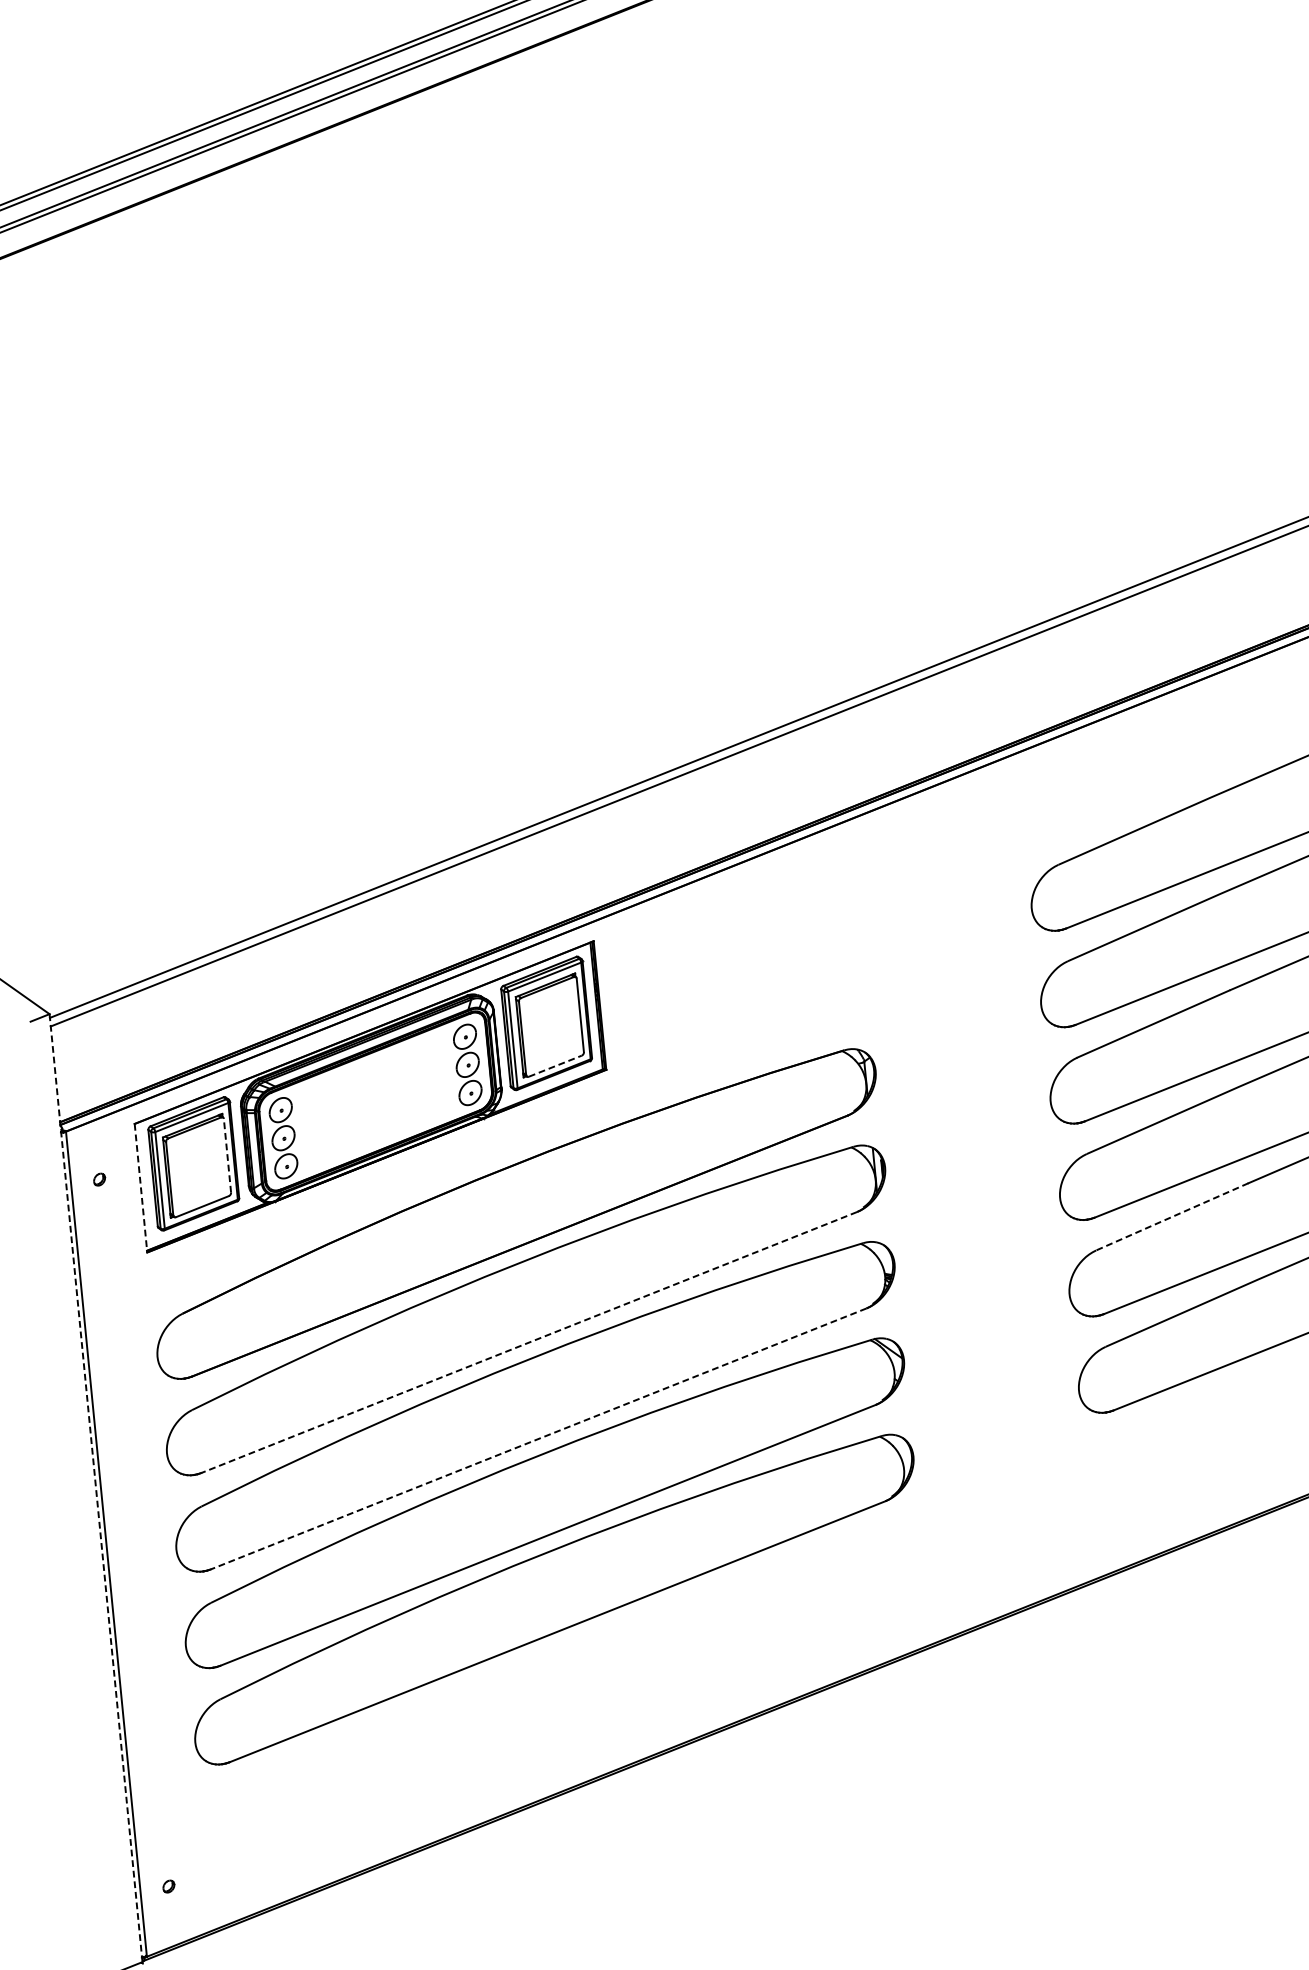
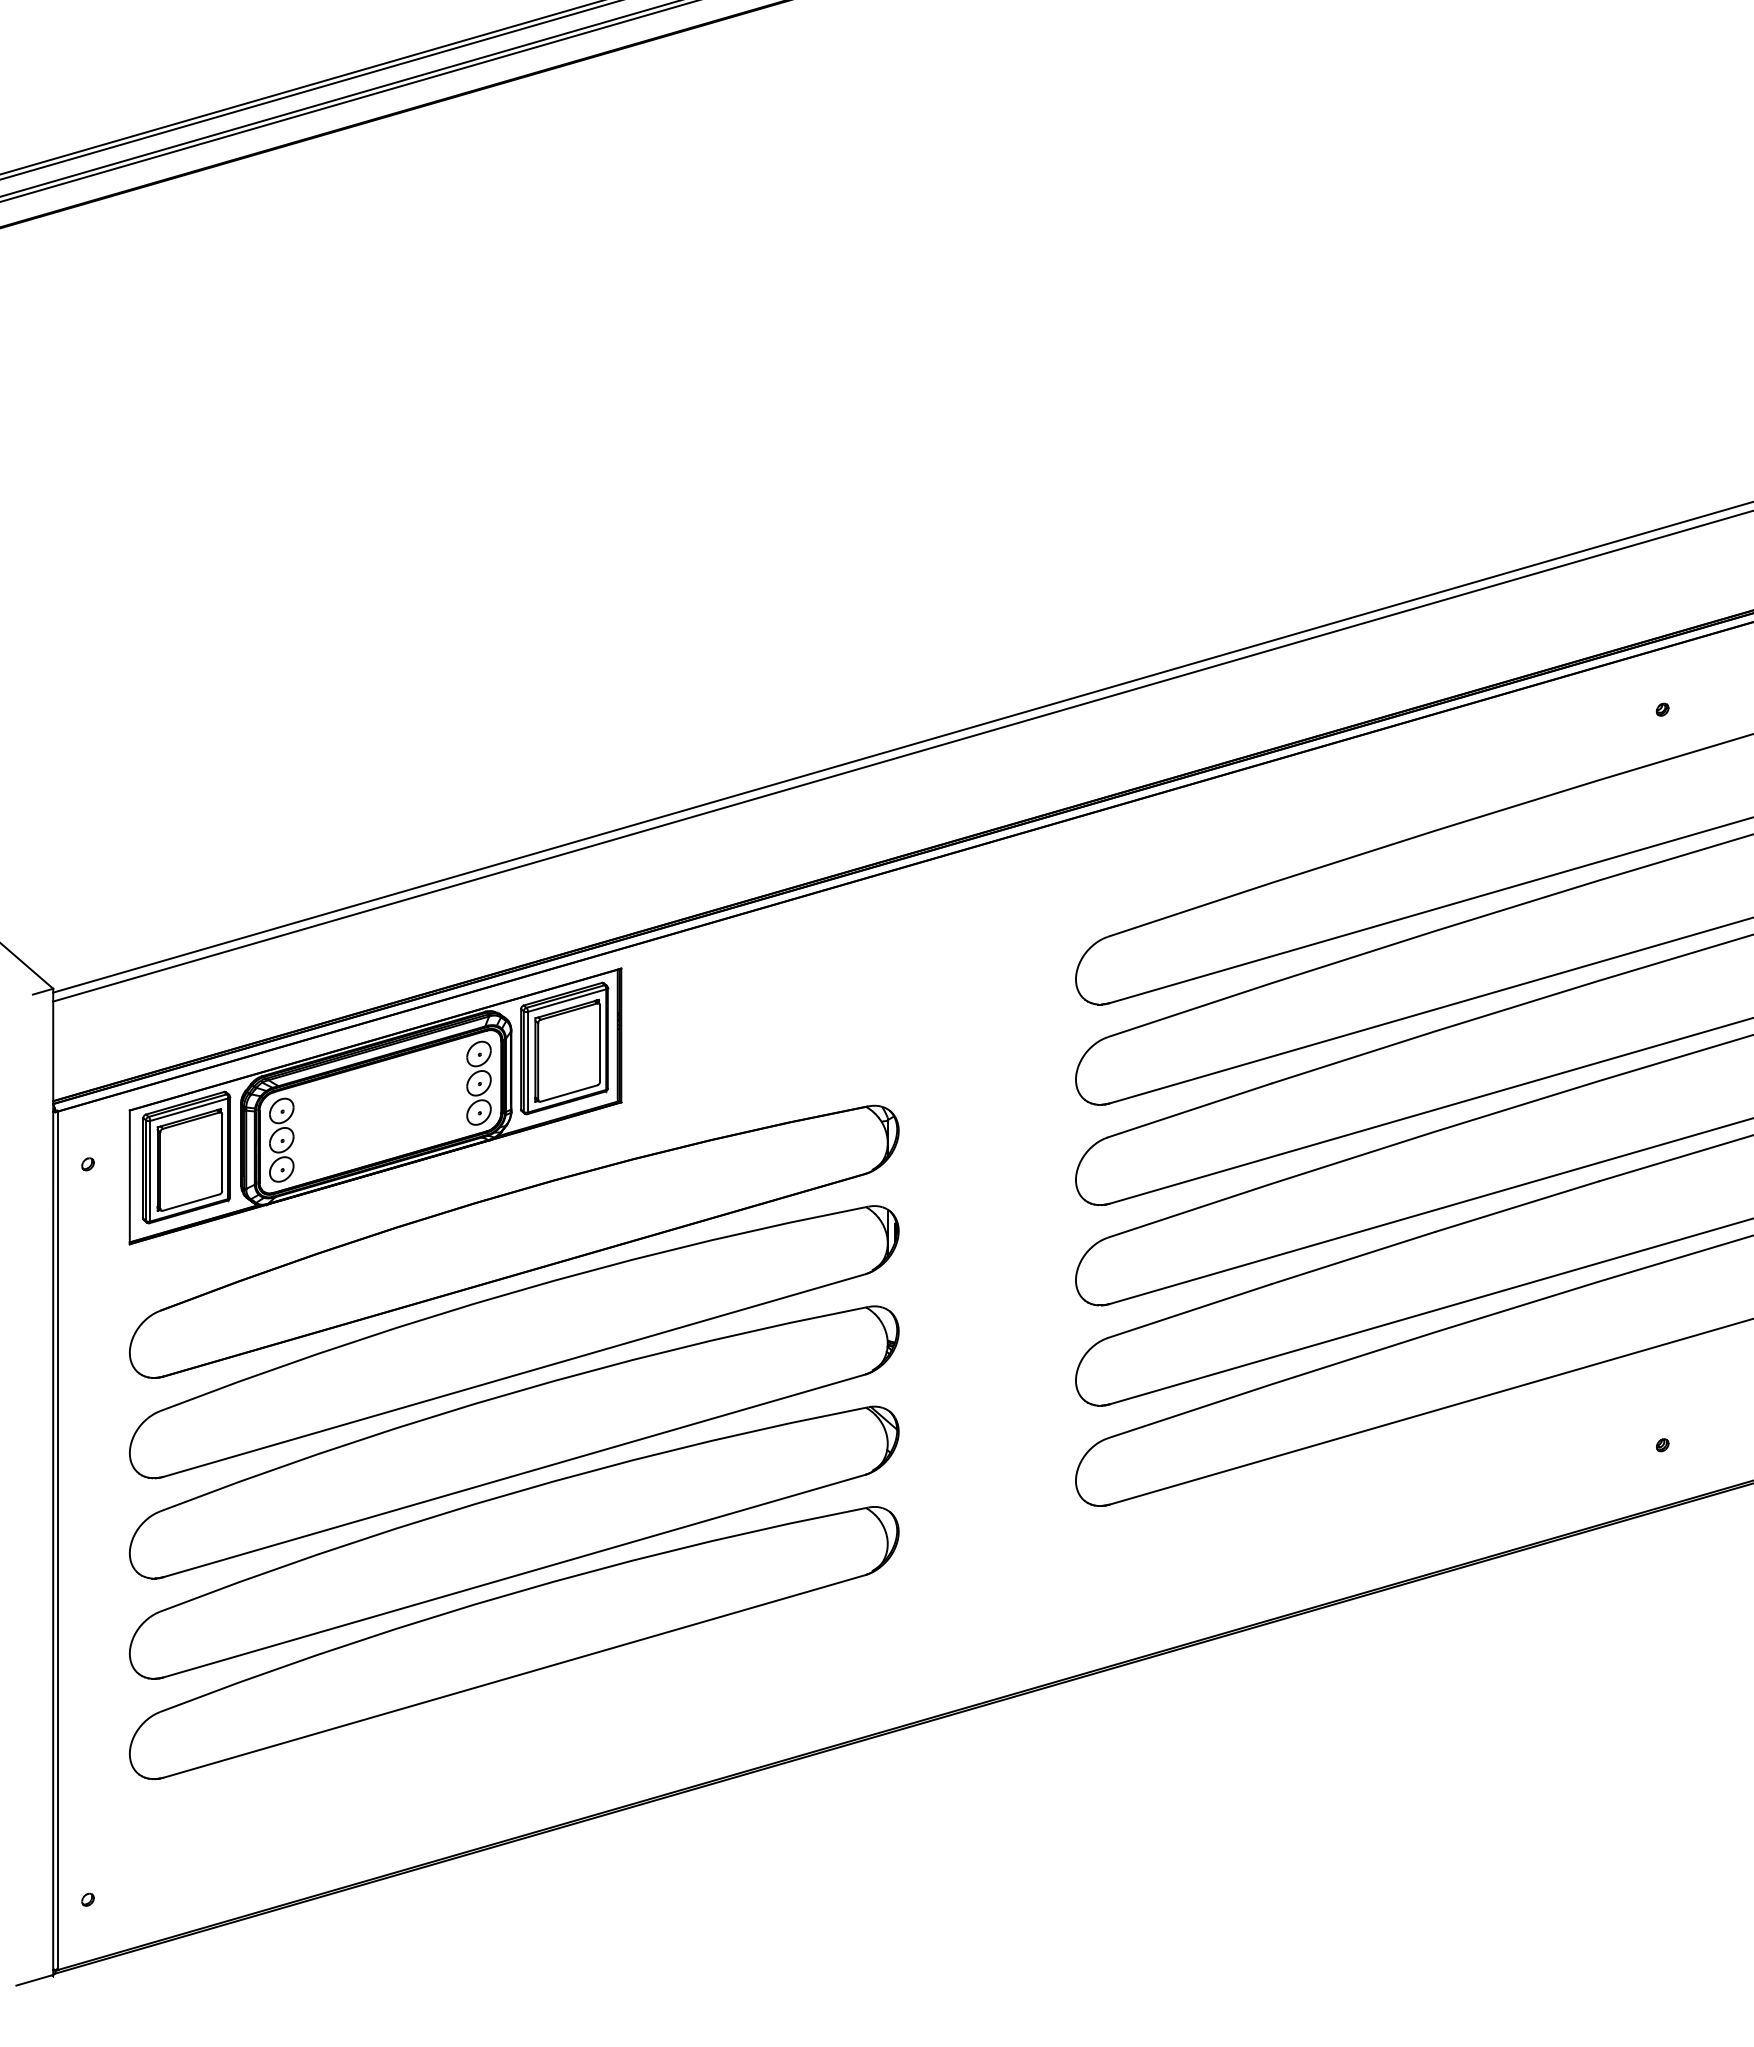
line: (555, 1066) -> (569, 1093), dashed -> solid
line: (227, 1155) -> (222, 1152), dashed -> solid
line: (140, 1188) -> (129, 1177), dashed -> solid
line: (1172, 1217) -> (1189, 1311), dashed -> solid
line: (528, 1342) -> (513, 1375), dashed -> solid
line: (537, 1439) -> (513, 1476), dashed -> solid
line: (96, 1487) -> (53, 1481), dashed -> solid

